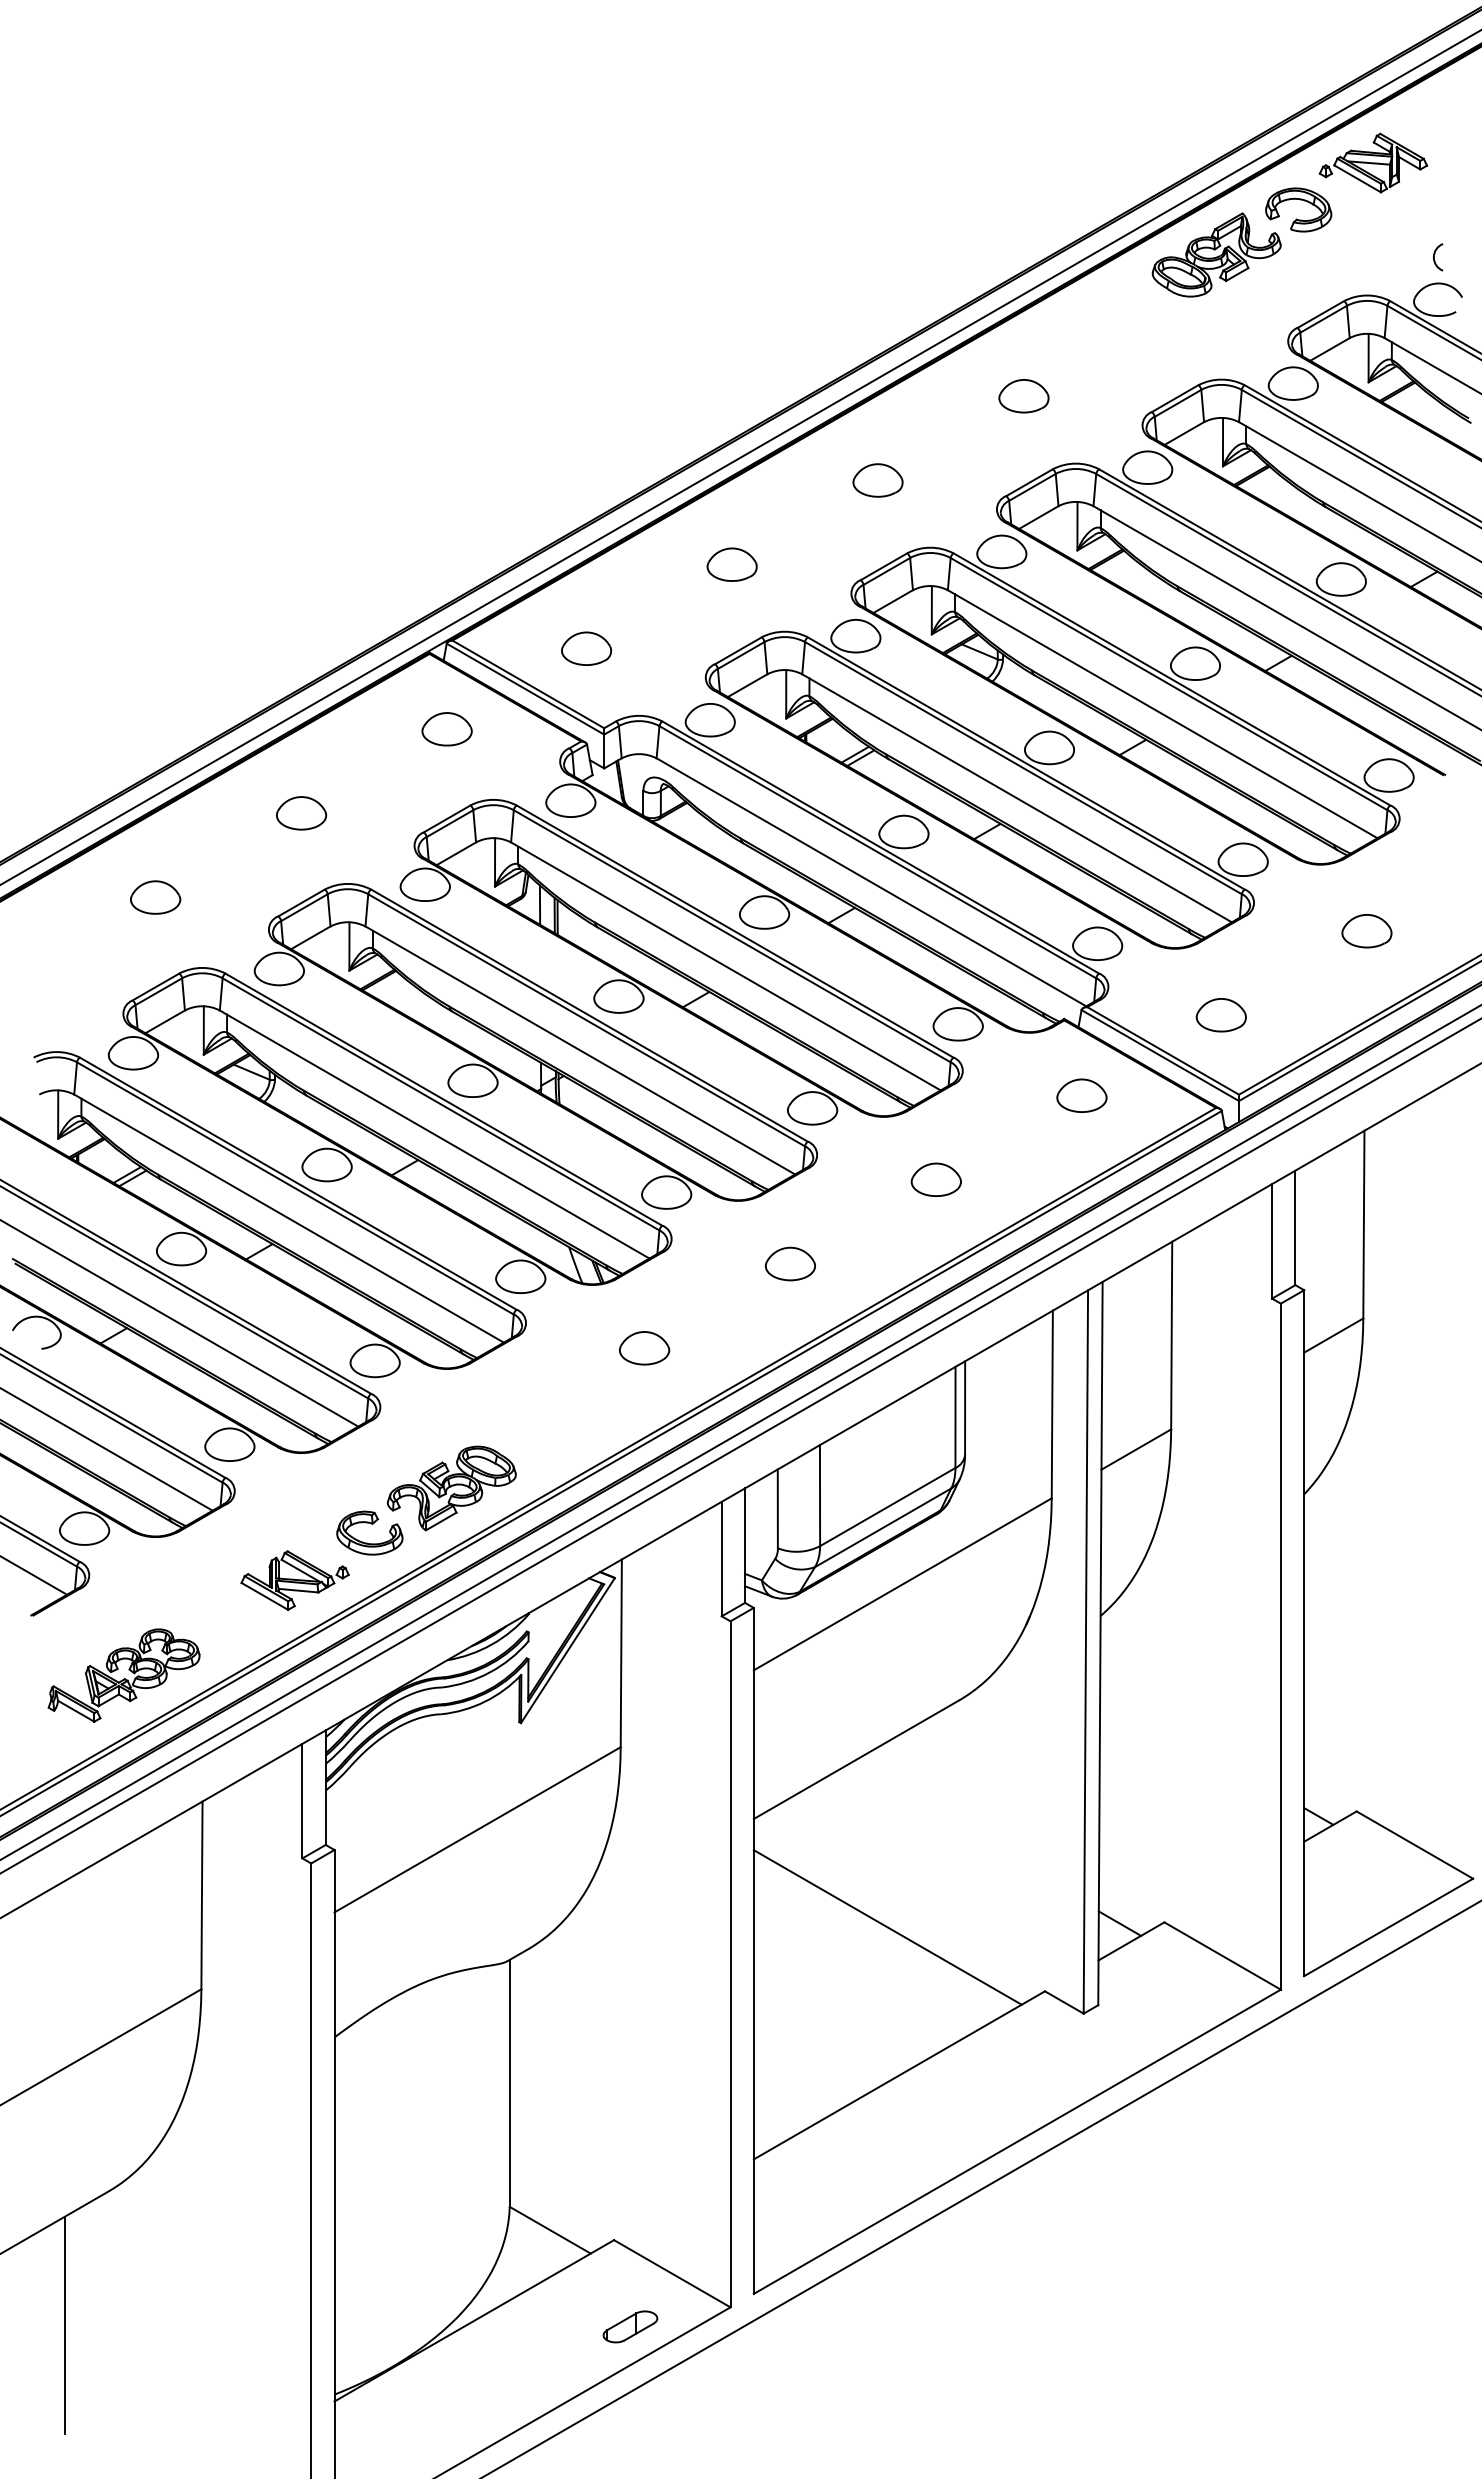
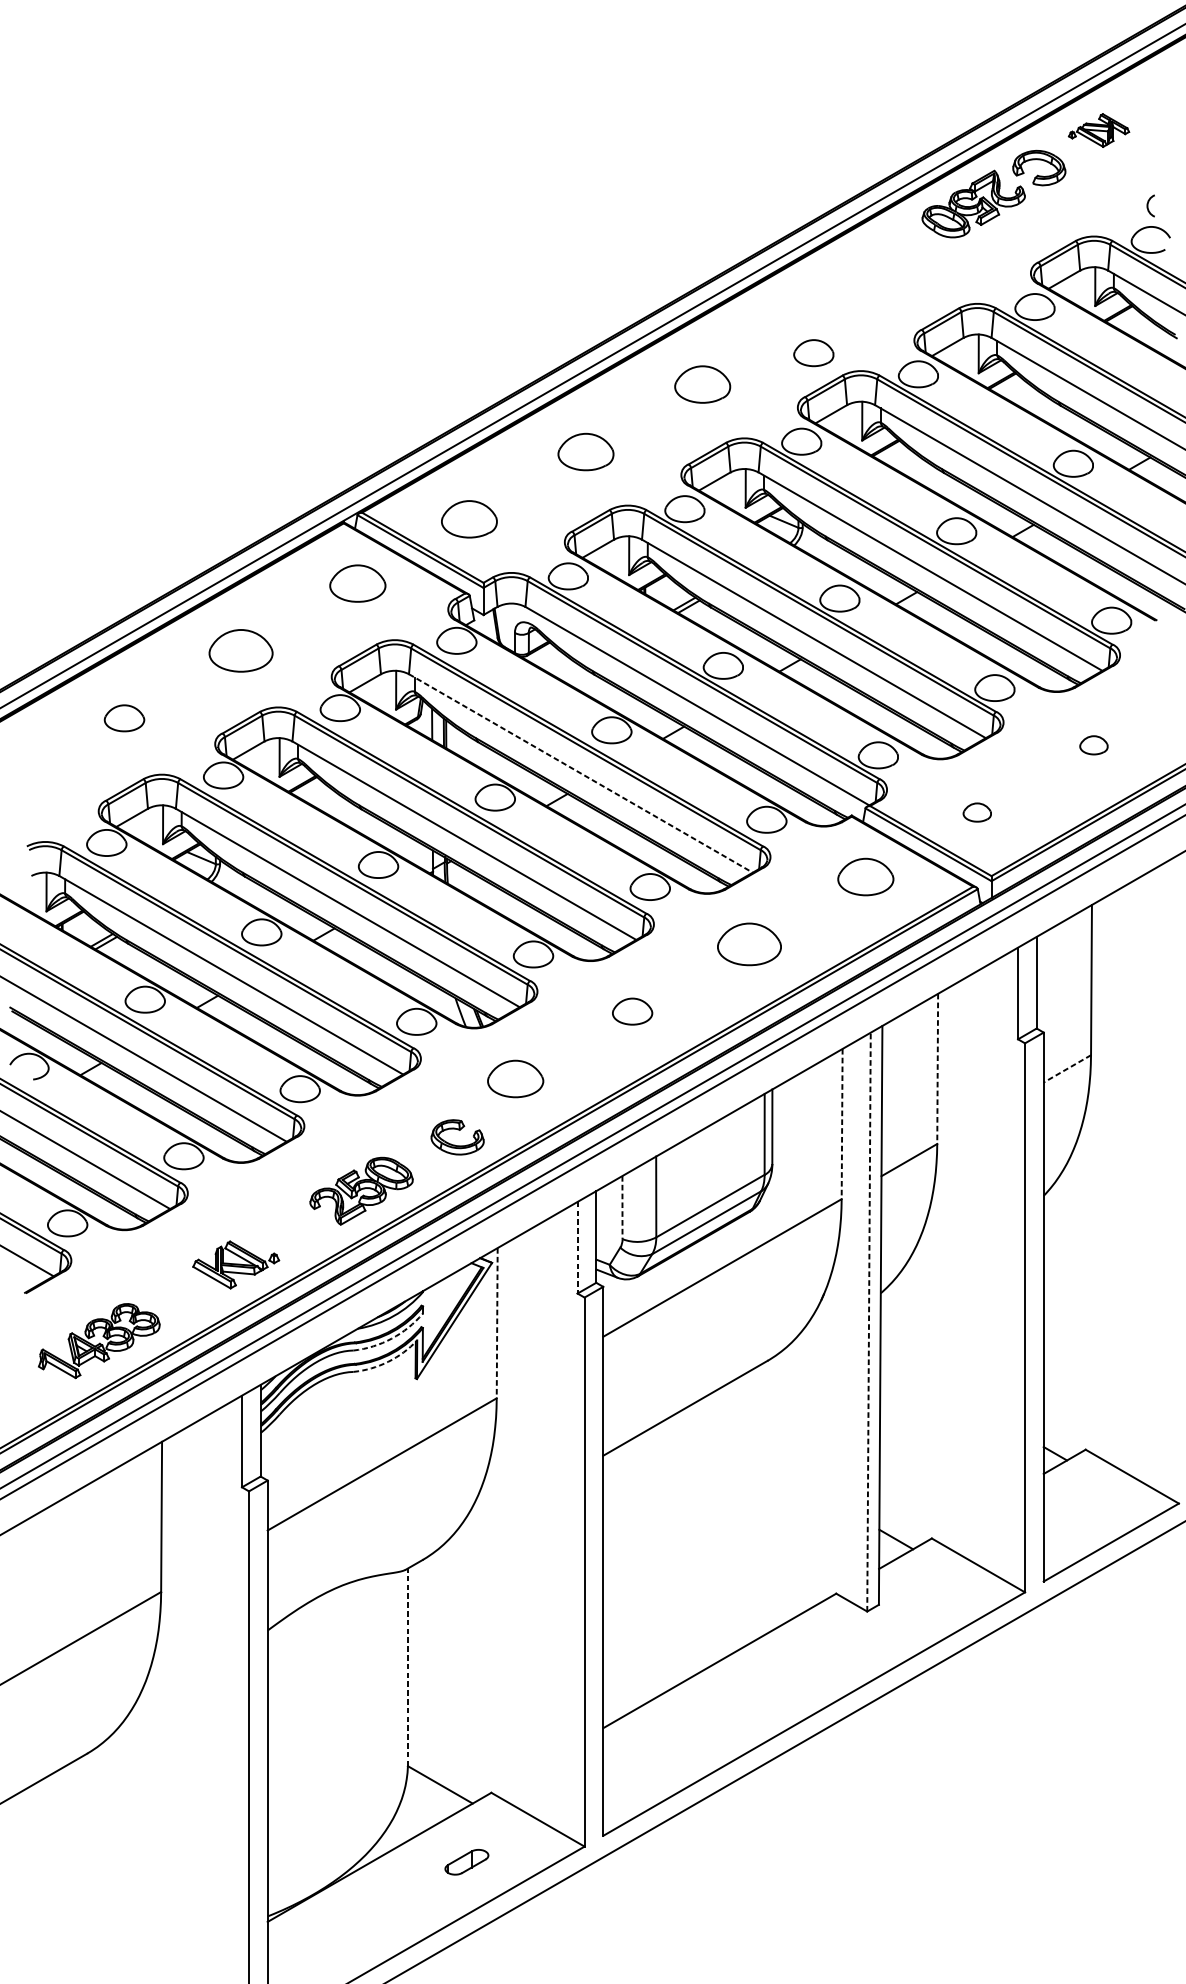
part: (1372, 162) -> (1098, 130), size x0.7
part: (1023, 396) -> (813, 353), moved
part: (877, 480) -> (702, 384), size x1.4
part: (731, 564) -> (585, 451), size x1.4
part: (586, 648) -> (469, 519), size x1.4
part: (446, 729) -> (357, 583), size x1.4
part: (301, 813) -> (241, 651), size x1.6
part: (1366, 931) -> (1093, 745), size x0.7
line: (726, 966) -> (581, 773), solid -> dashed
part: (1220, 1015) -> (976, 812), size x0.7
part: (1081, 1095) -> (865, 876), size x1.4
part: (935, 1179) -> (748, 943), size x1.6
line: (1171, 1335) -> (937, 1068), solid -> dashed
line: (1333, 1335) -> (1067, 1068), solid -> dashed
part: (644, 1348) -> (515, 1079), size x1.4
line: (1052, 1404) -> (842, 1124), solid -> dashed
line: (777, 1509) -> (622, 1208), solid -> dashed
part: (371, 1524) -> (458, 1130), moved
line: (721, 1559) -> (577, 1248), solid -> dashed
line: (1085, 1651) -> (868, 1321), solid -> dashed
line: (621, 1653) -> (497, 1323), solid -> dashed
arc: (489, 1672) -> (391, 1338), solid -> dashed
arc: (485, 1701) -> (388, 1361), solid -> dashed
line: (887, 1927) -> (710, 1542), removed
line: (509, 2083) -> (407, 1667), solid -> dashed
line: (65, 2325) -> (52, 1861), removed
part: (630, 2326) -> (466, 1861), moved

